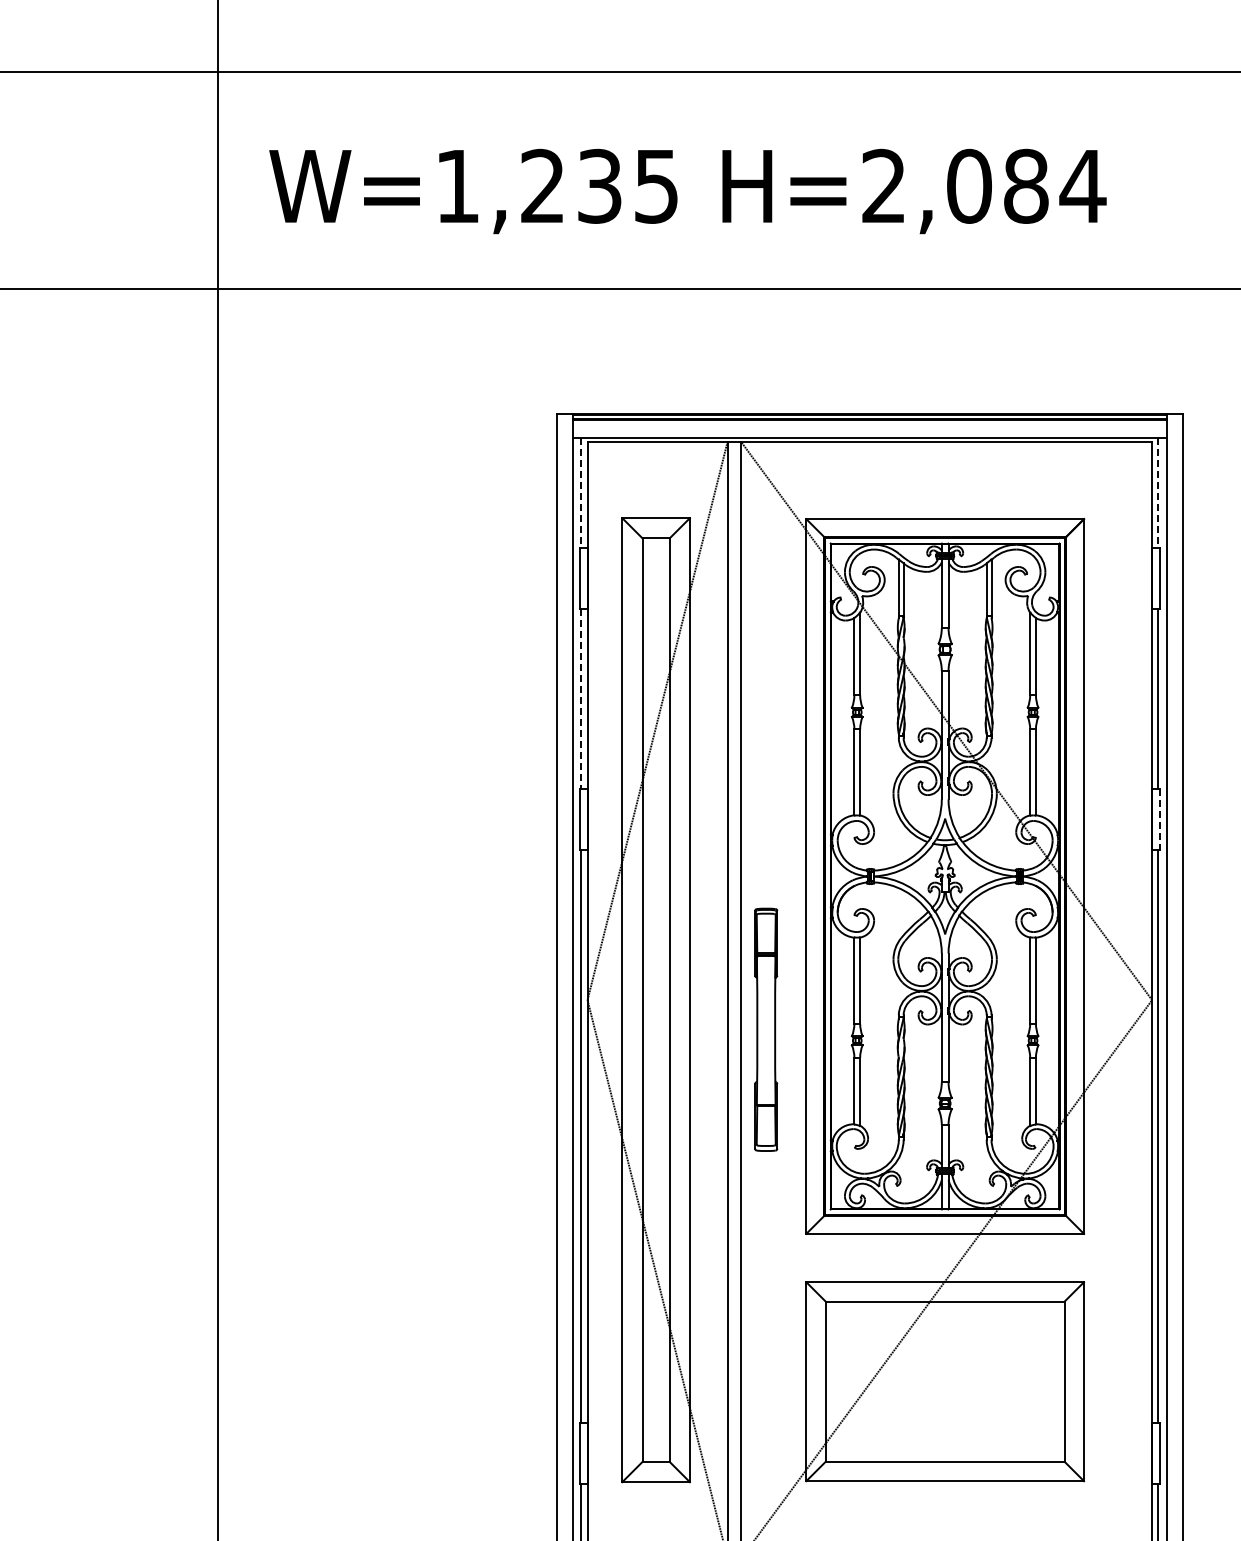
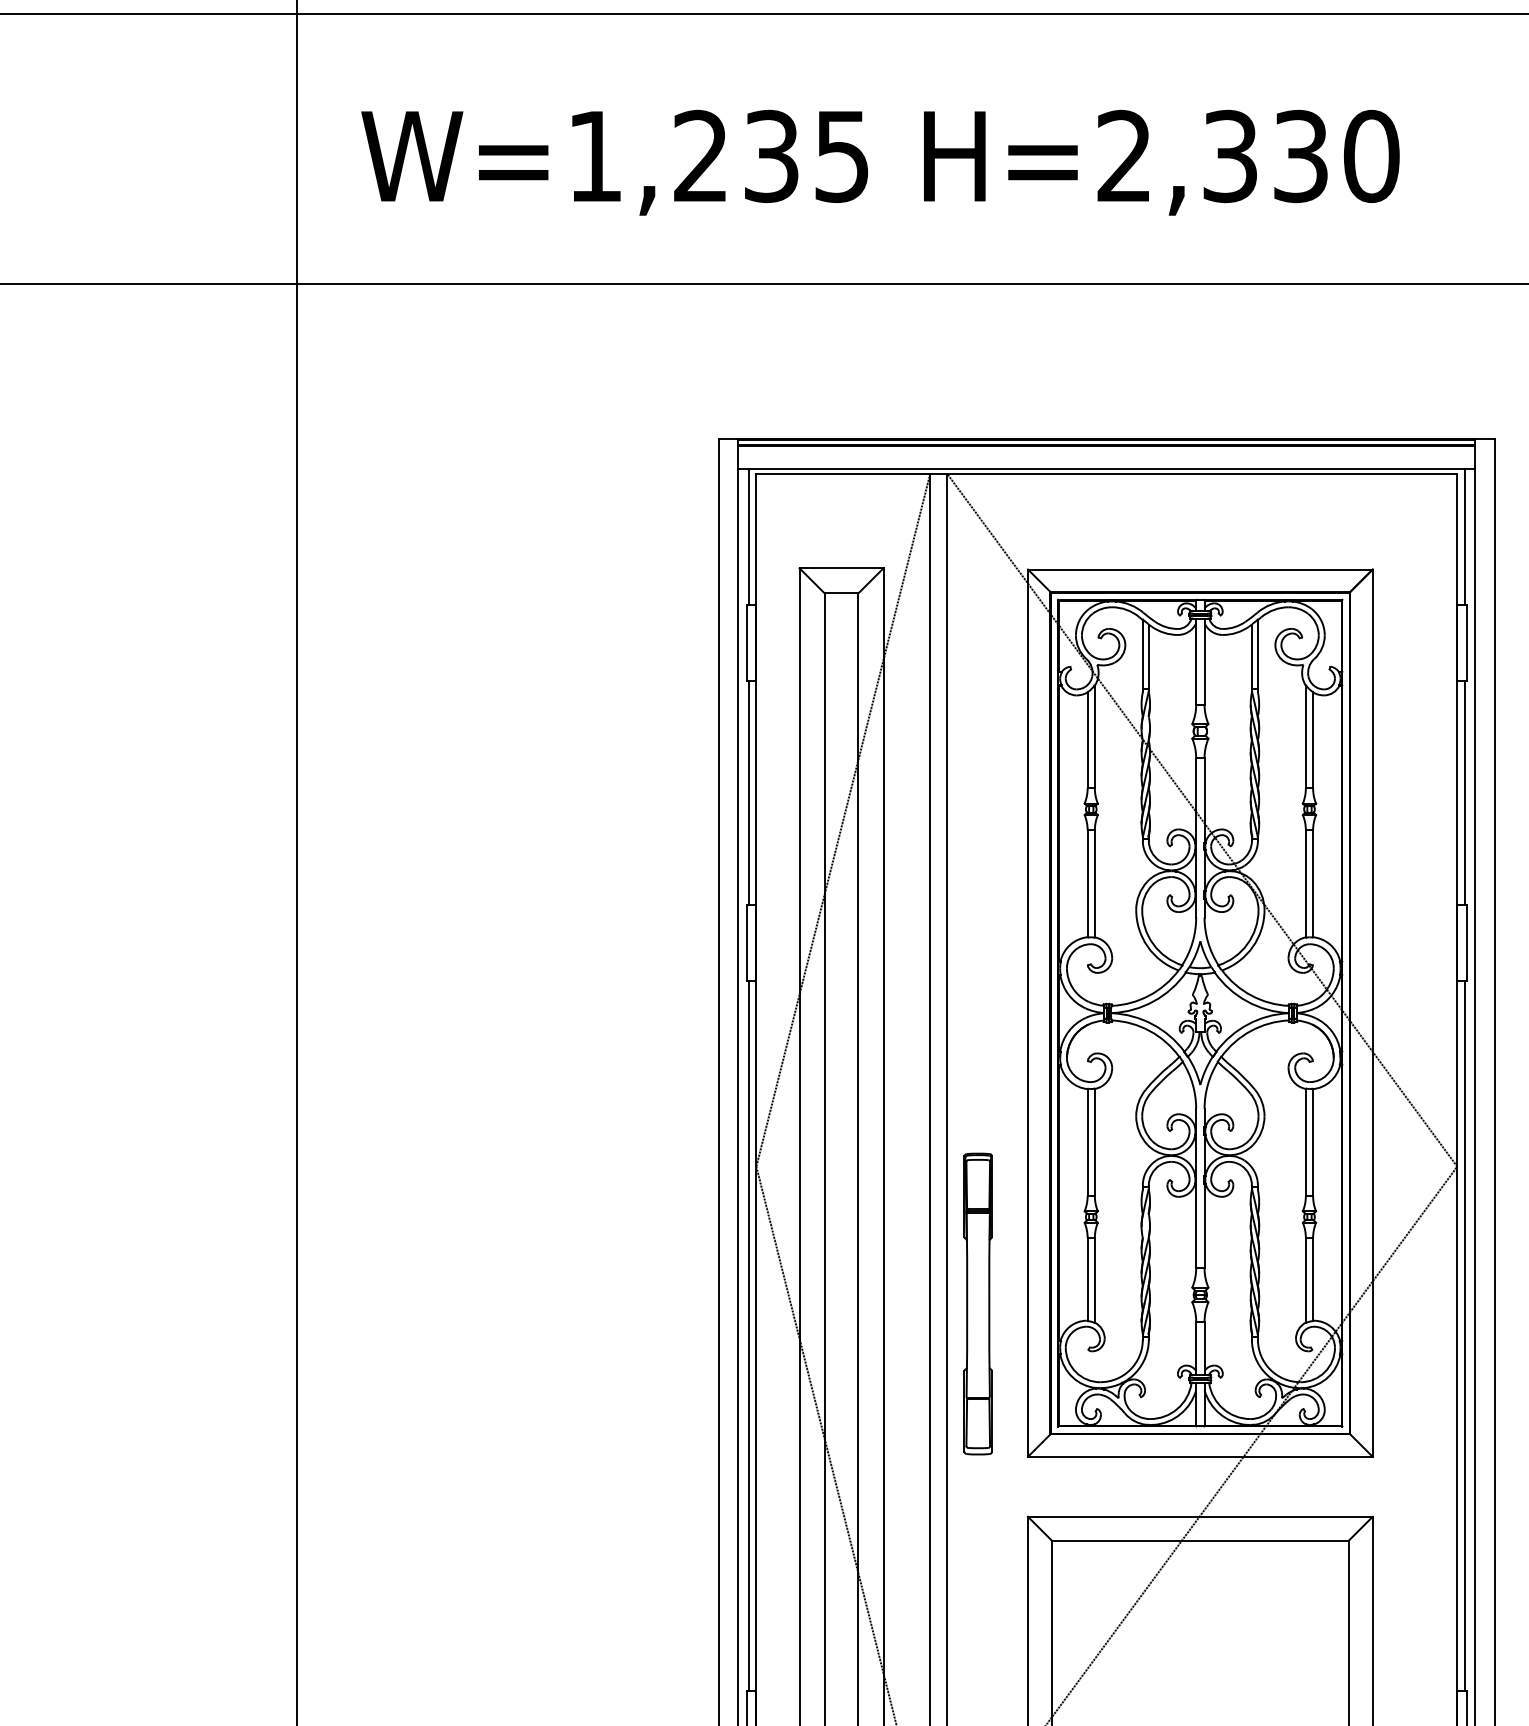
text: (1026, 185) -> (1301, 155), H=2,084 -> H=2,330
line: (581, 492) -> (748, 536), dashed -> solid
line: (1158, 492) -> (1465, 536), dashed -> solid
line: (581, 699) -> (748, 793), dashed -> solid
line: (1159, 819) -> (1466, 942), dashed -> solid
part: (766, 1029) -> (978, 1303), moved

